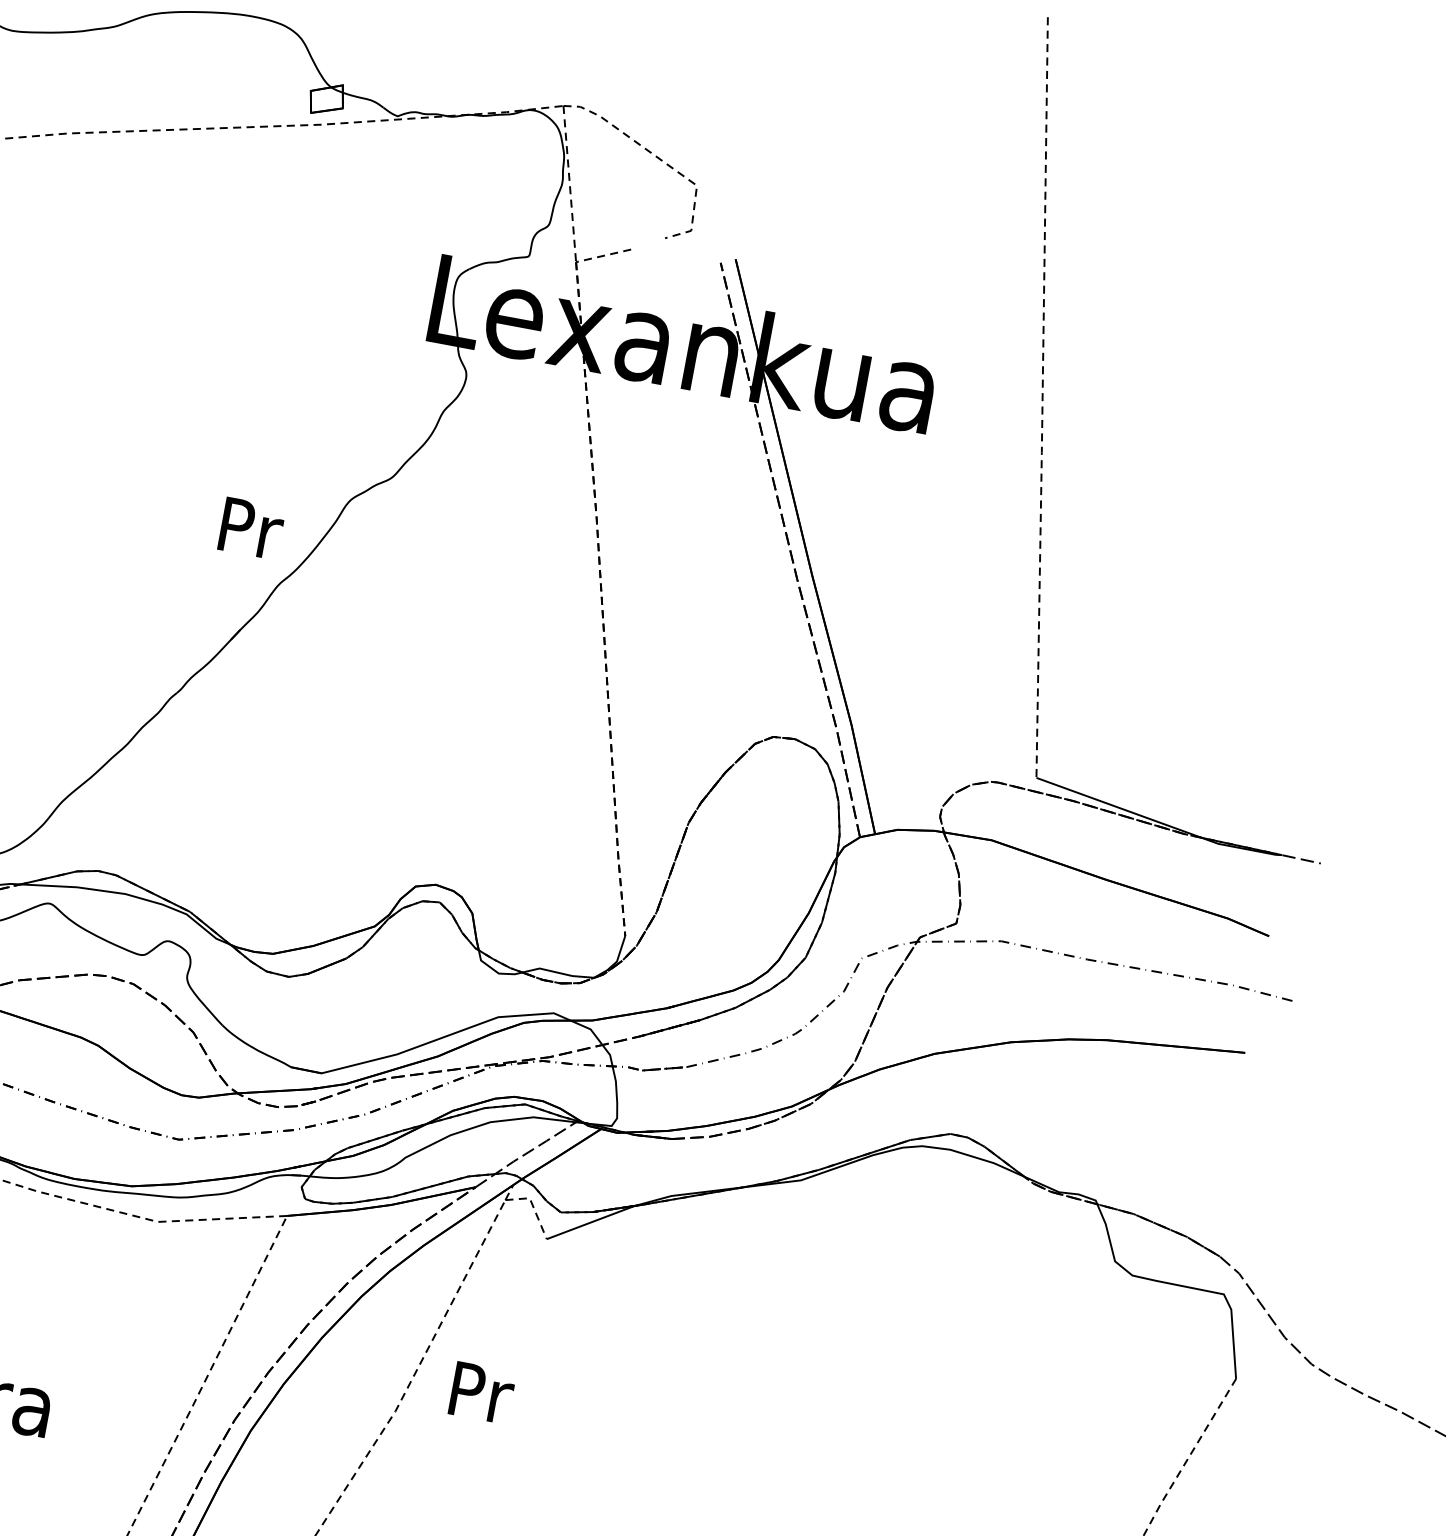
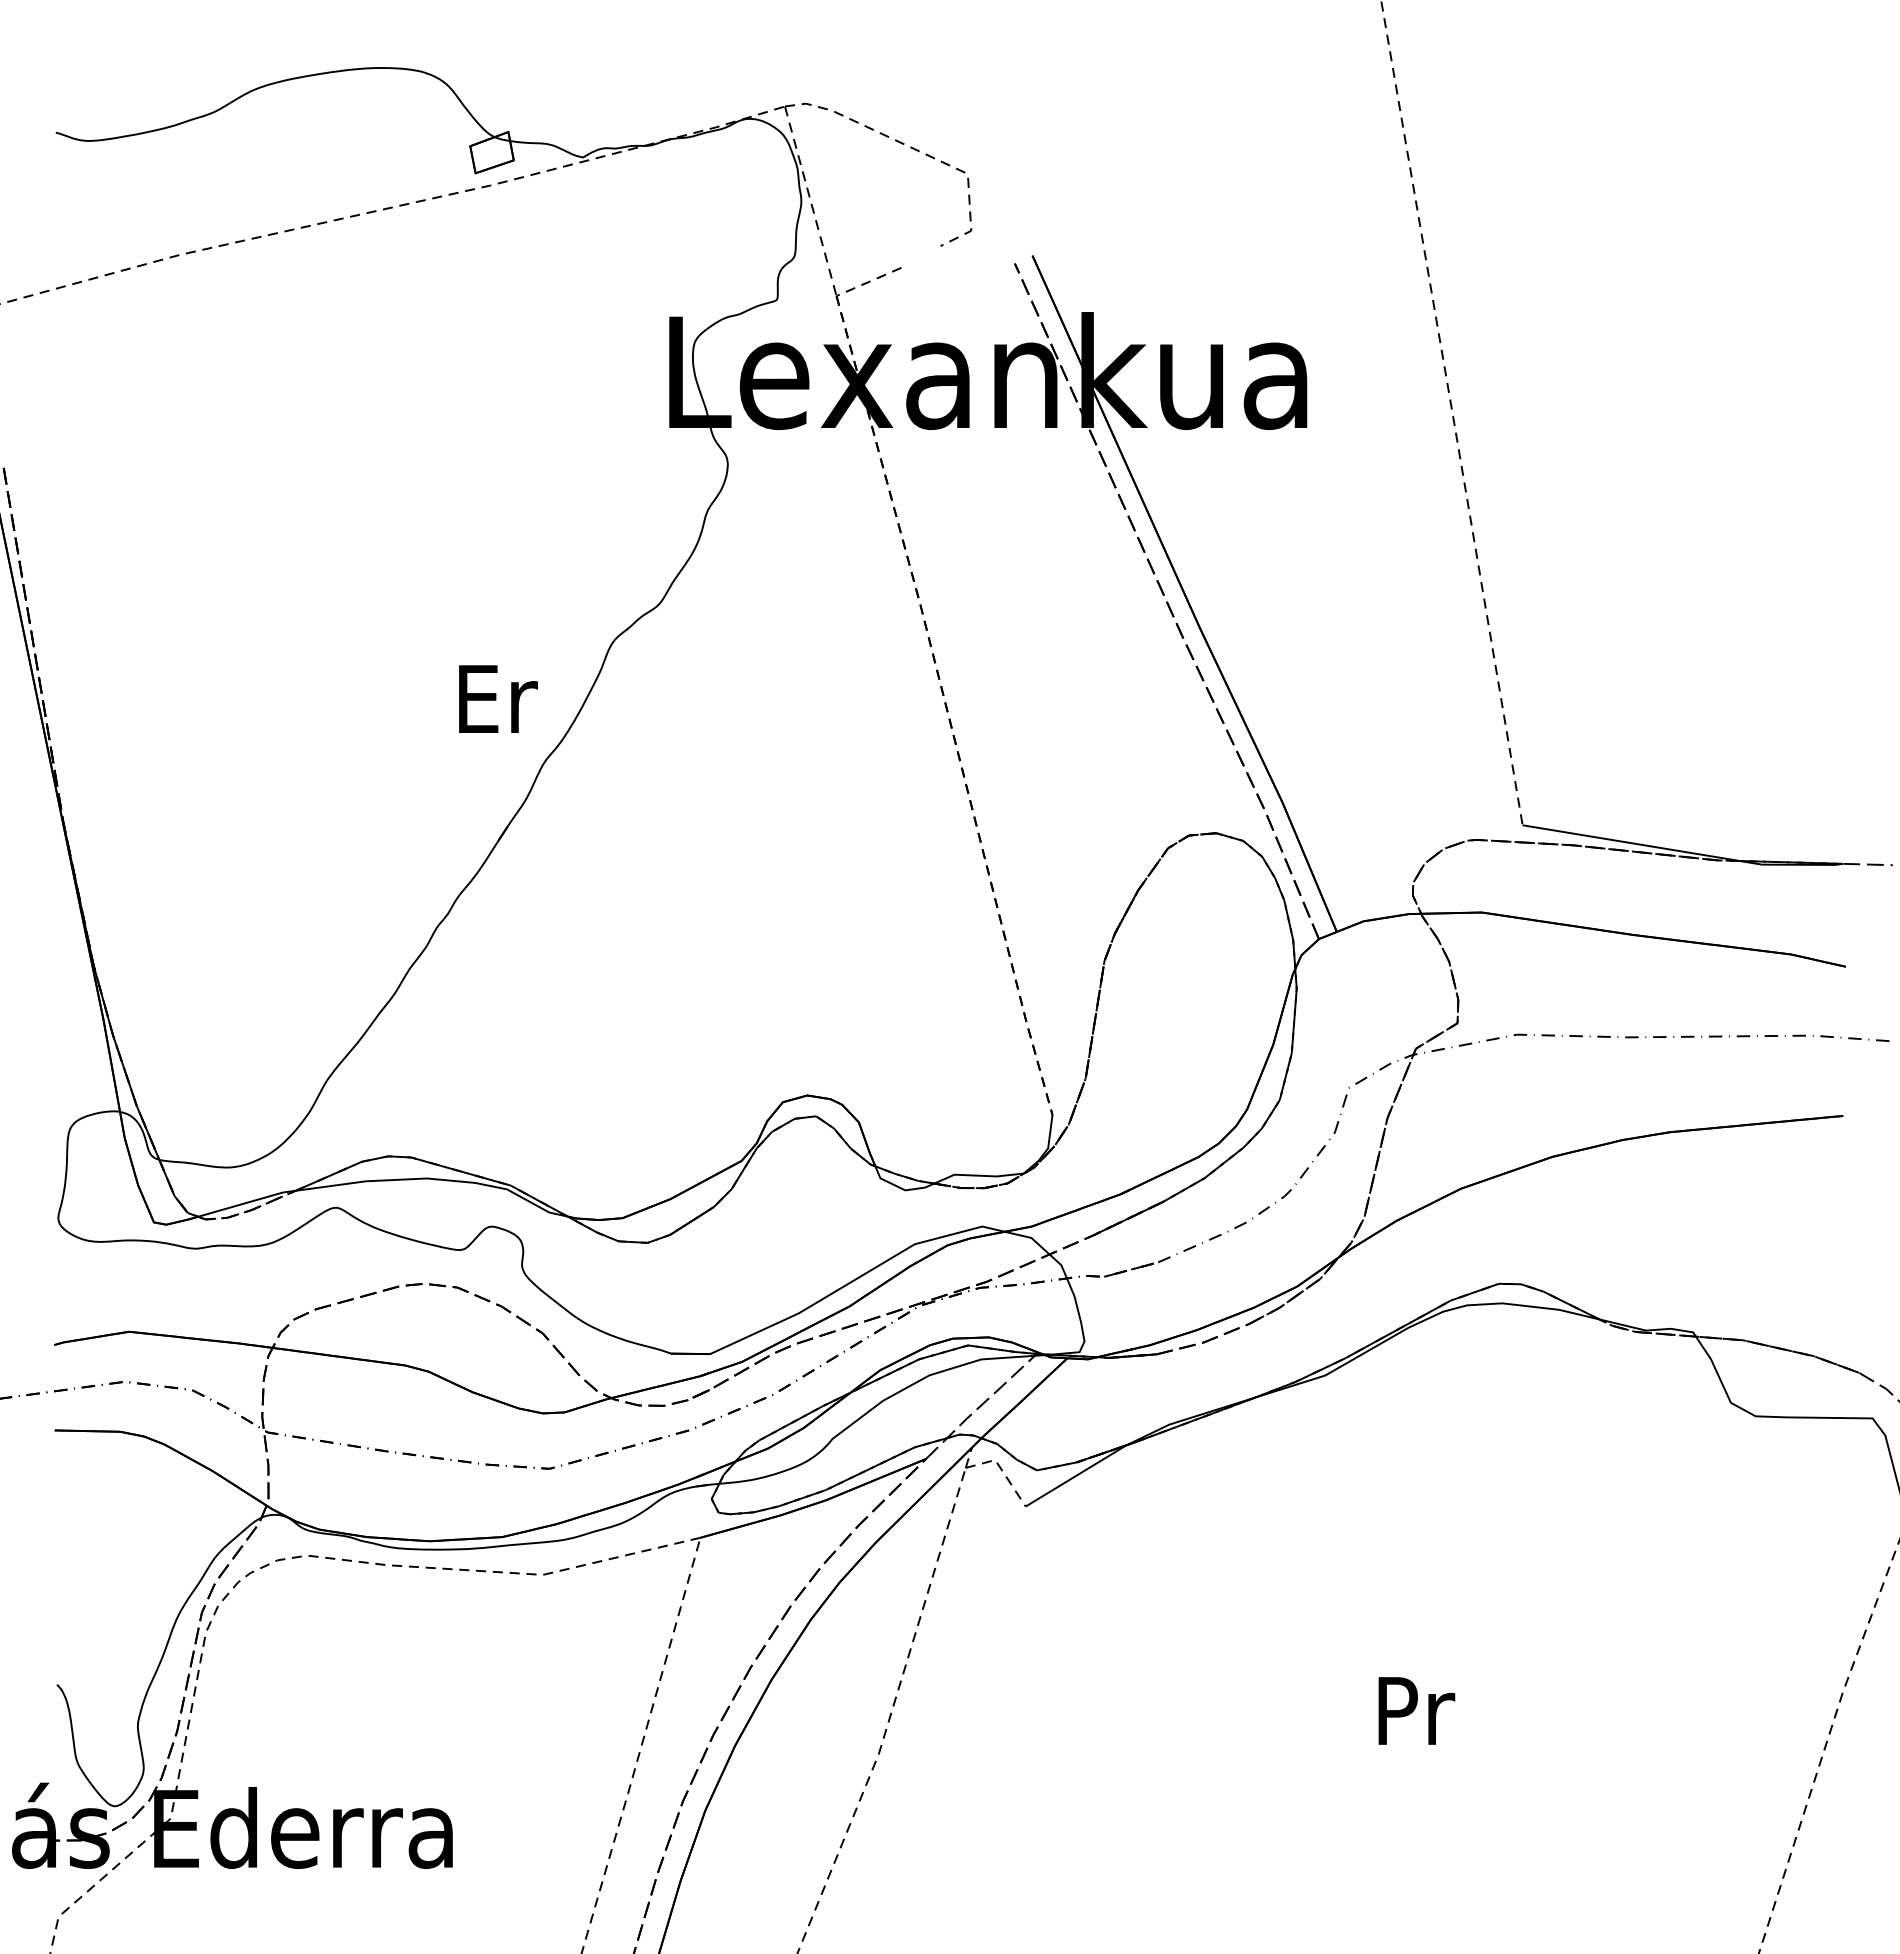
text: (251, 528) -> (498, 698), Pr -> Er
text: (482, 1392) -> (1416, 1710), moved

